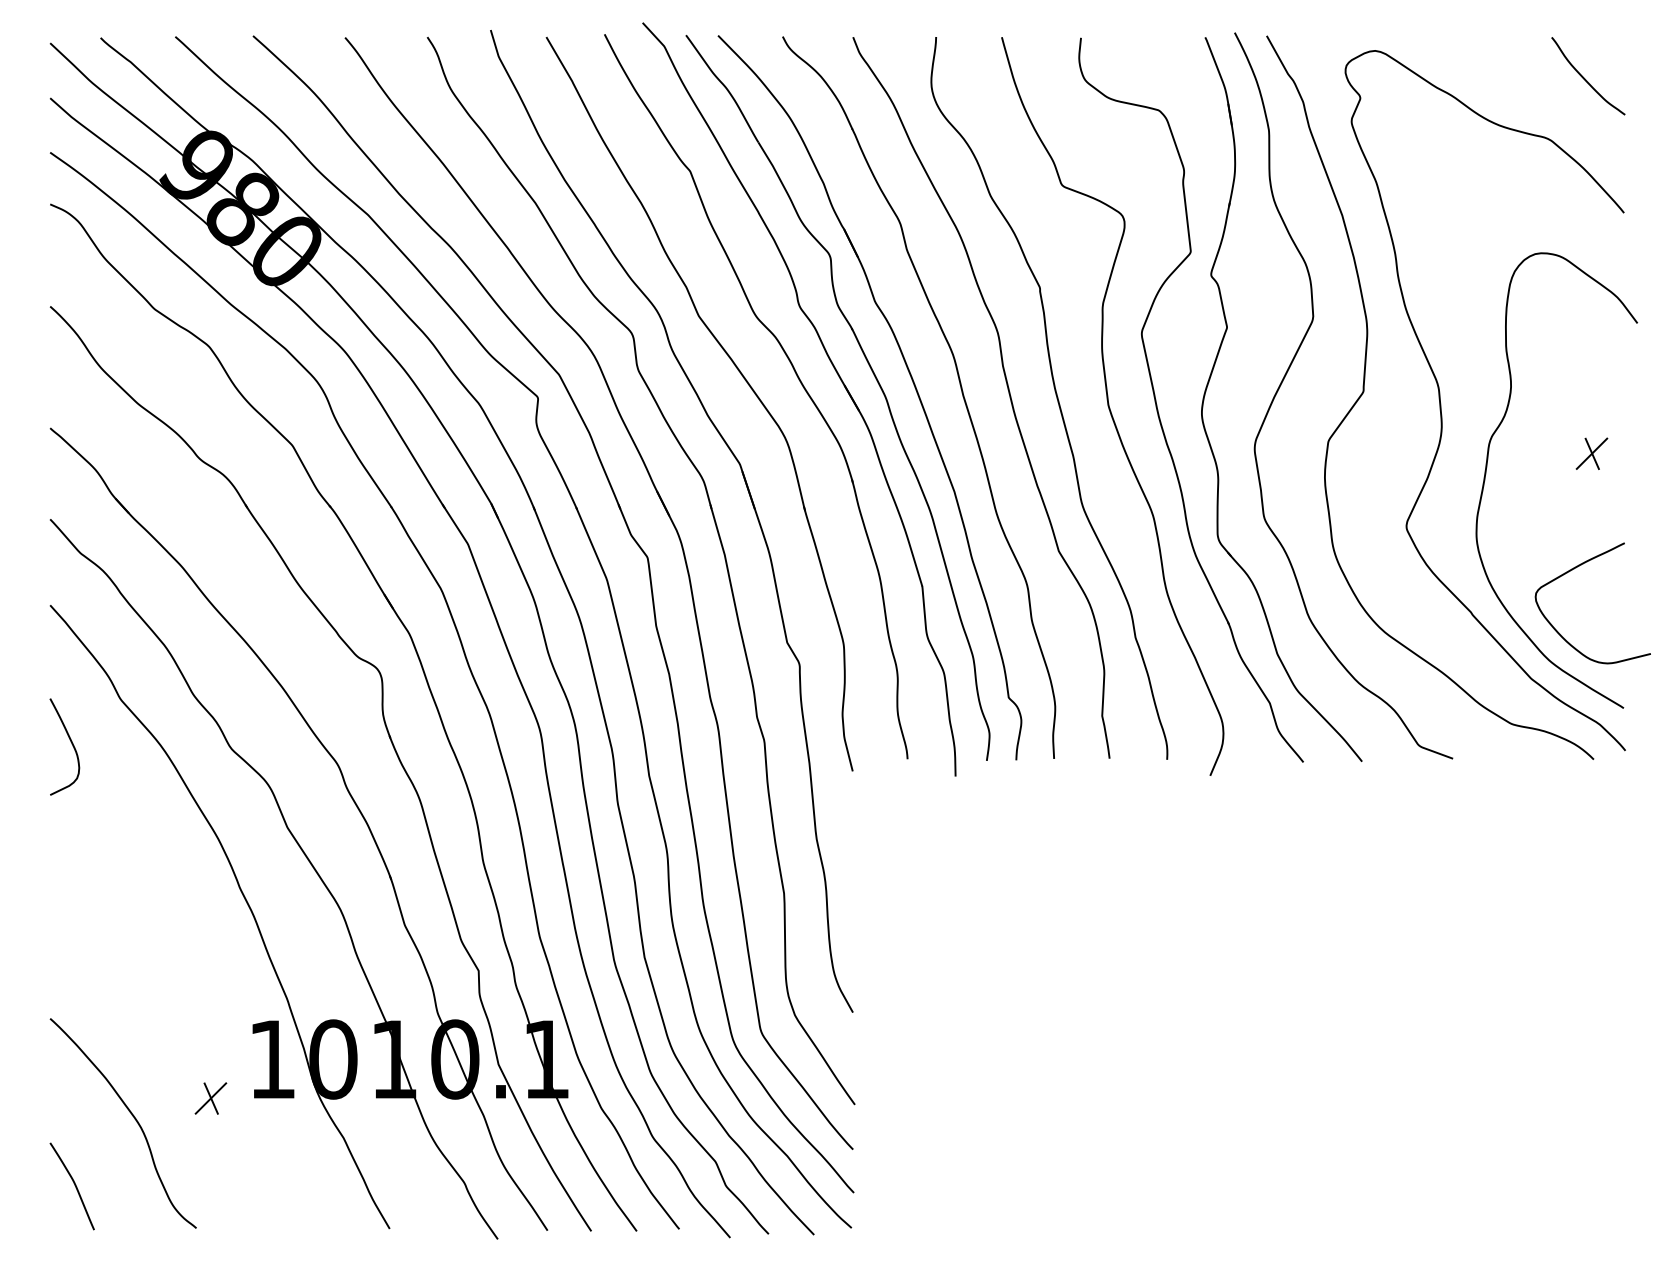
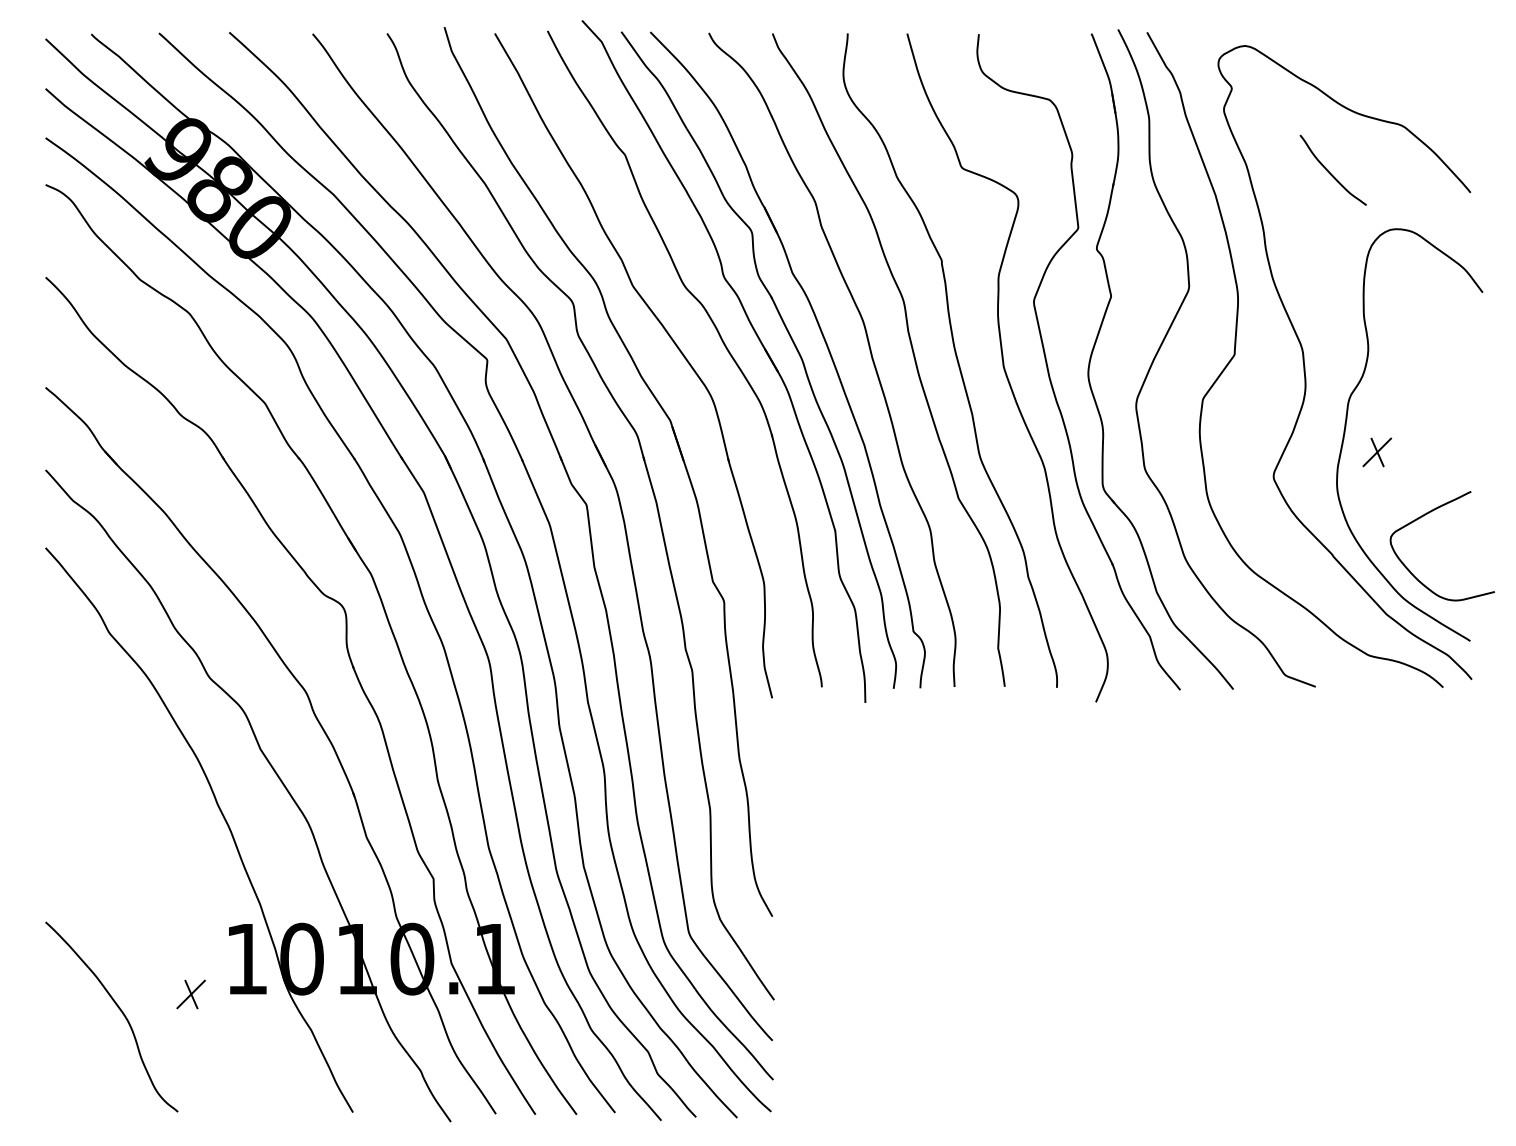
curve: (1585, 78) -> (1330, 172), moved
part: (1591, 453) -> (1376, 452), moved
curve: (70, 742) -> (64, 672), removed
curve: (74, 1185) -> (67, 1073), removed

